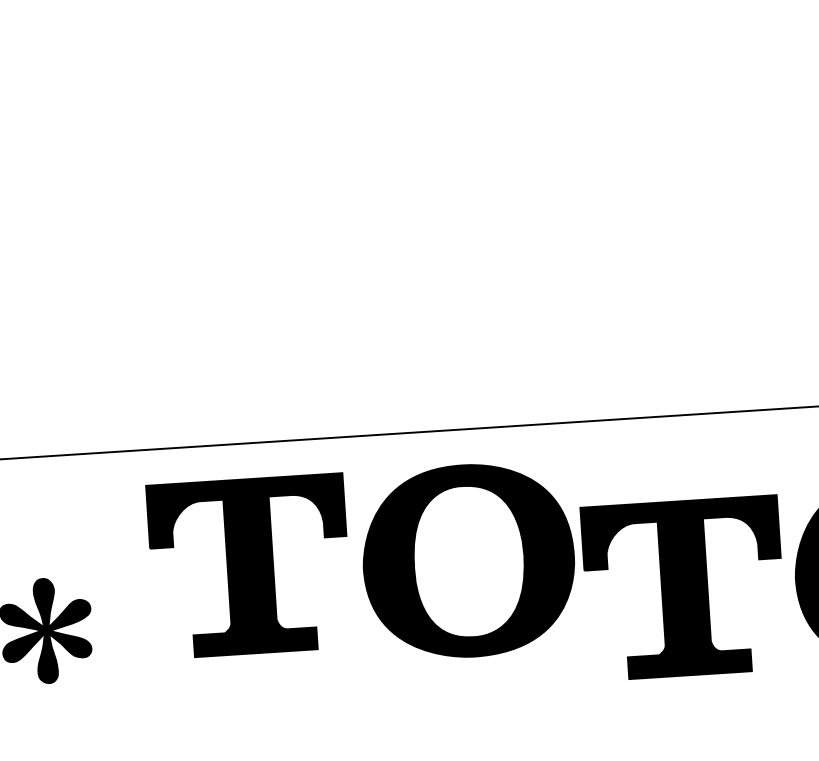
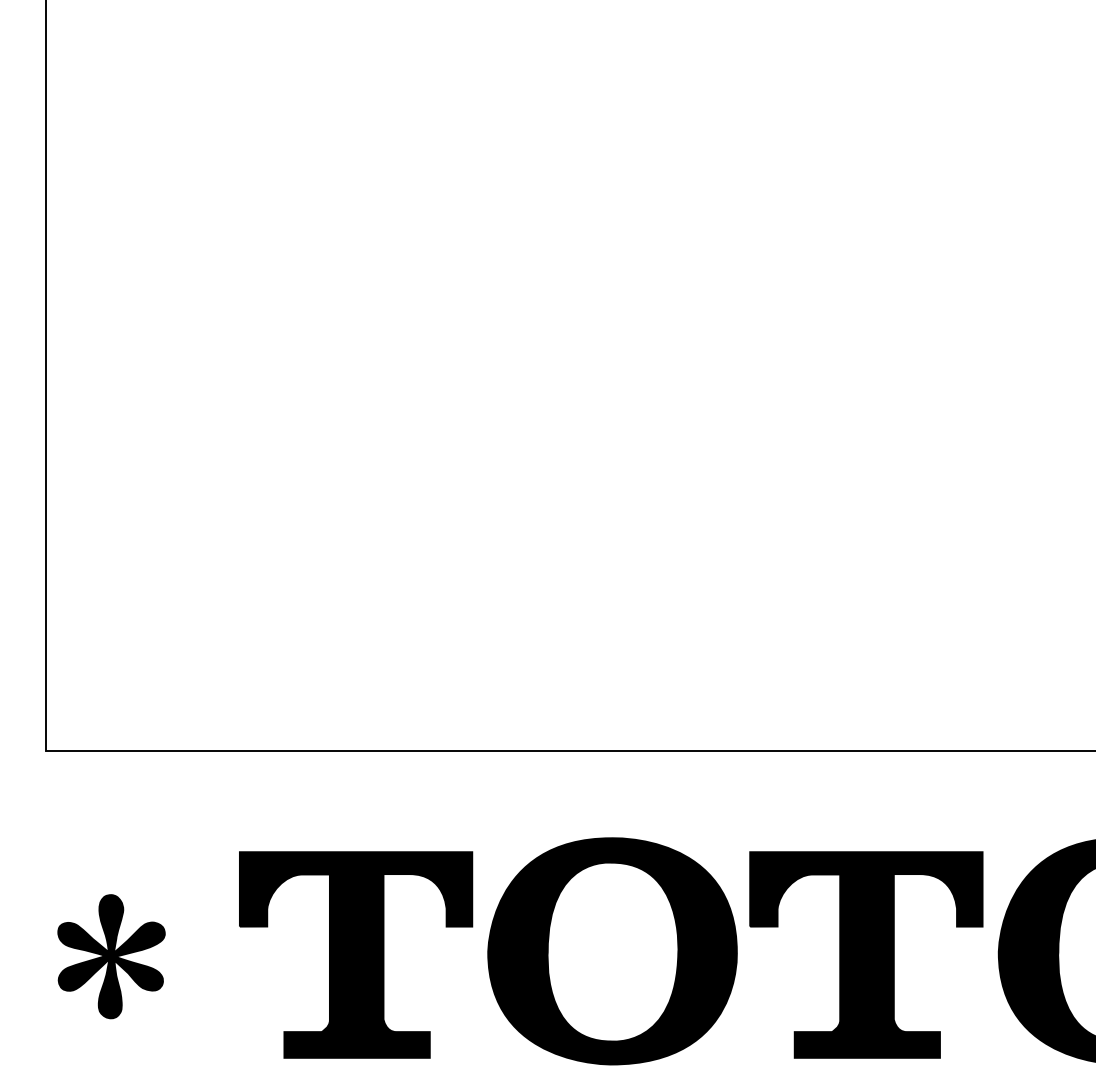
part: (468, 561) -> (612, 951), moved
part: (250, 565) -> (356, 954), moved

